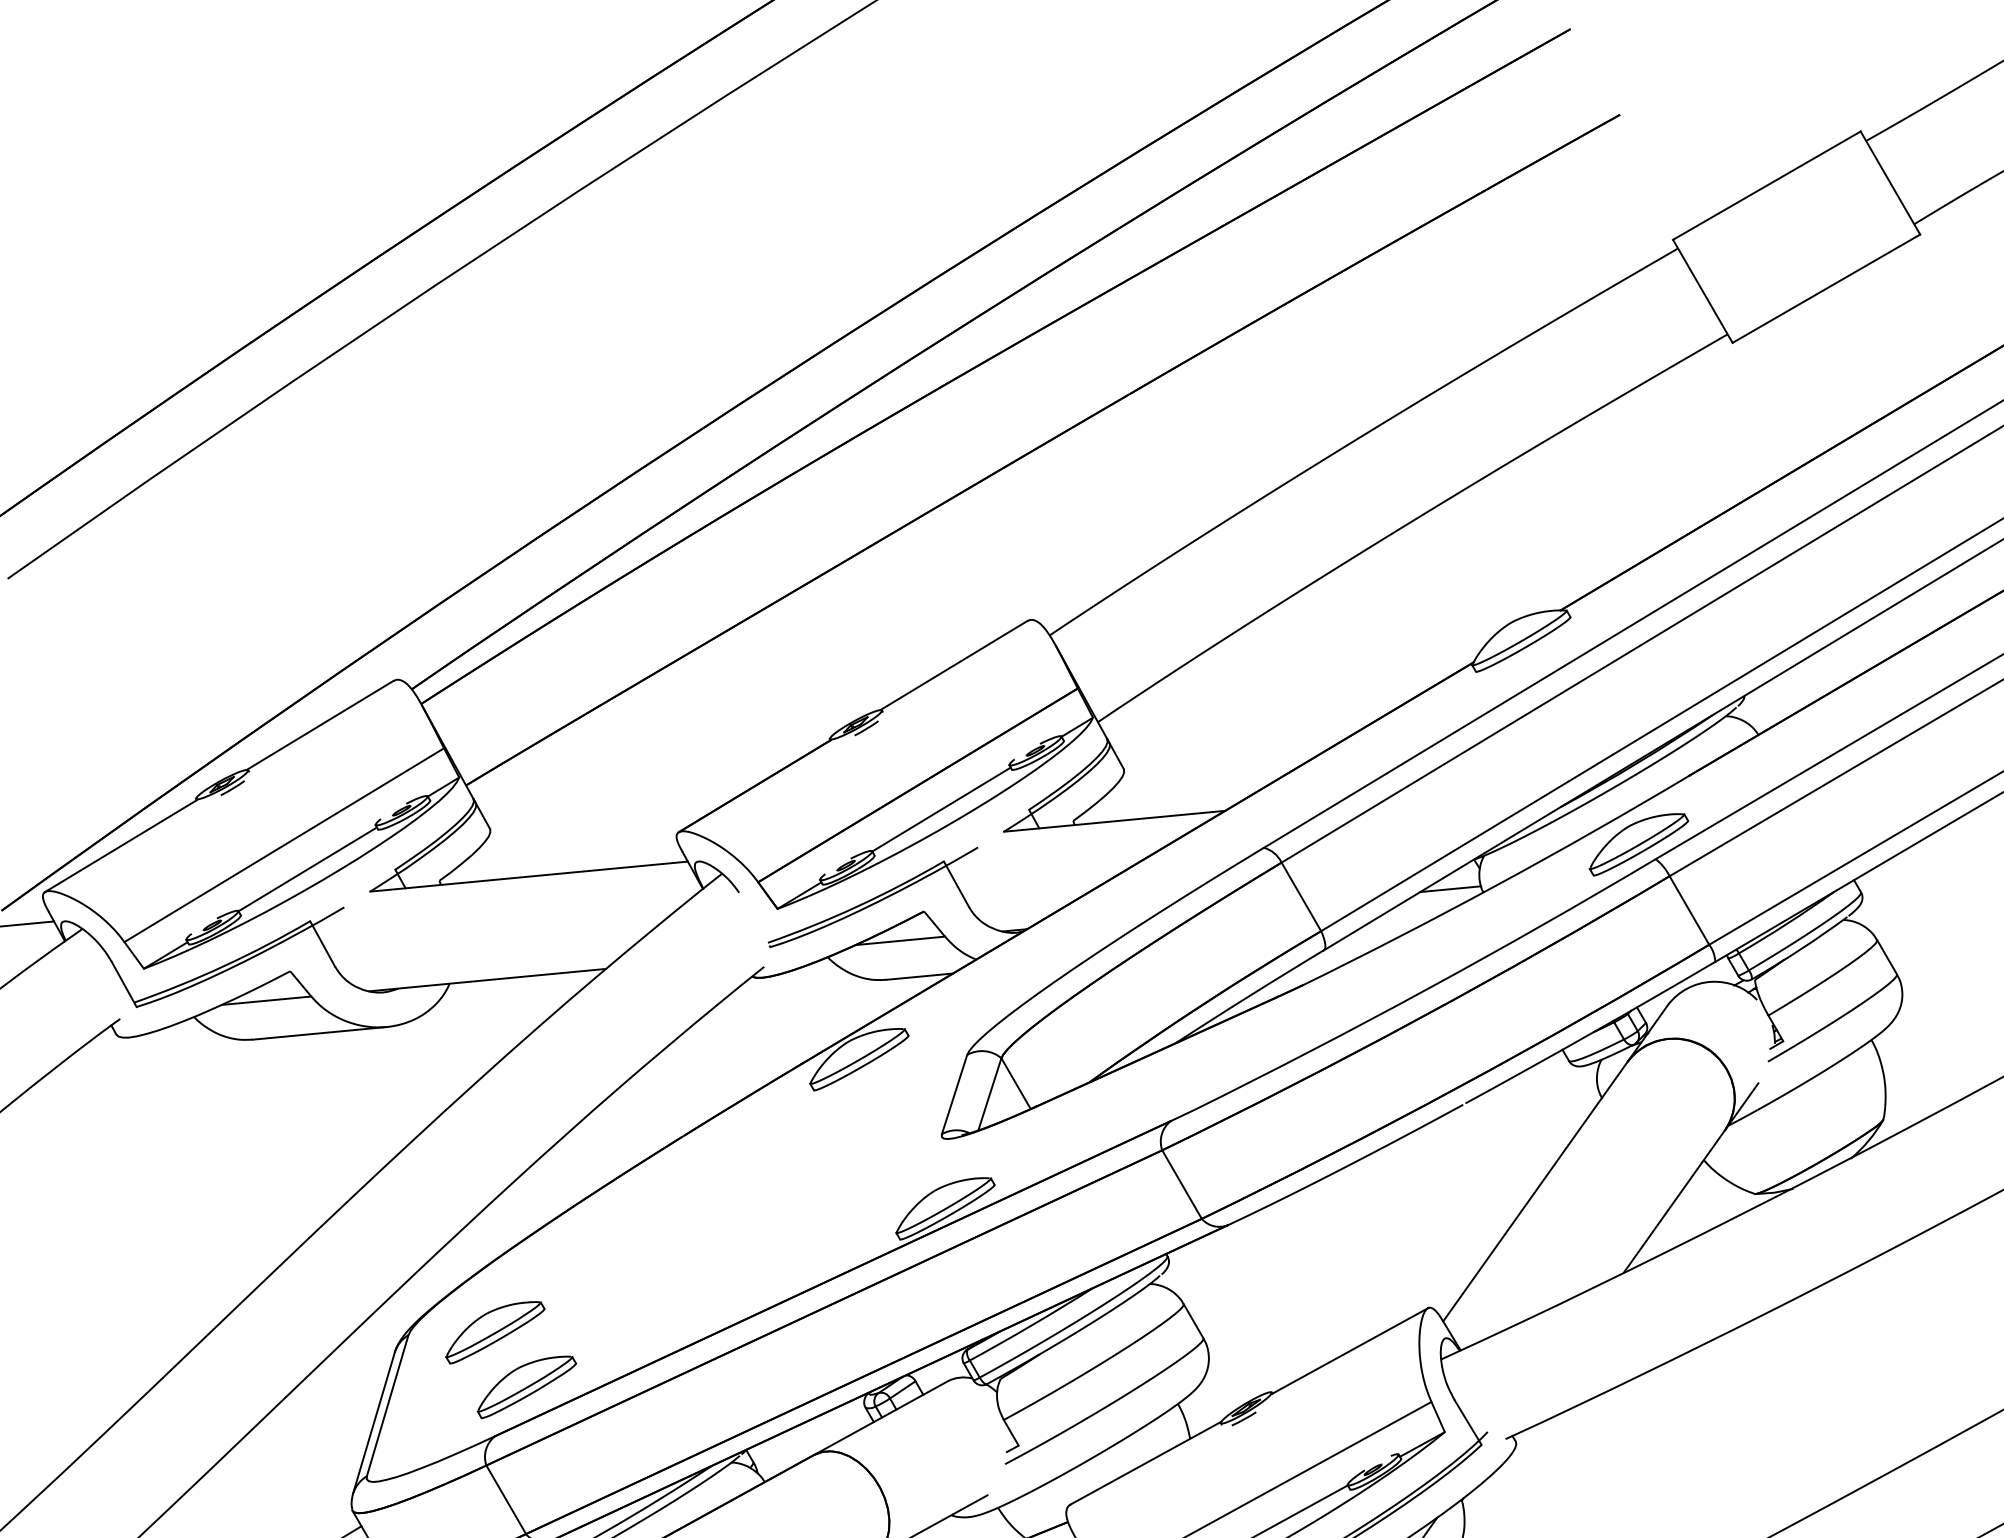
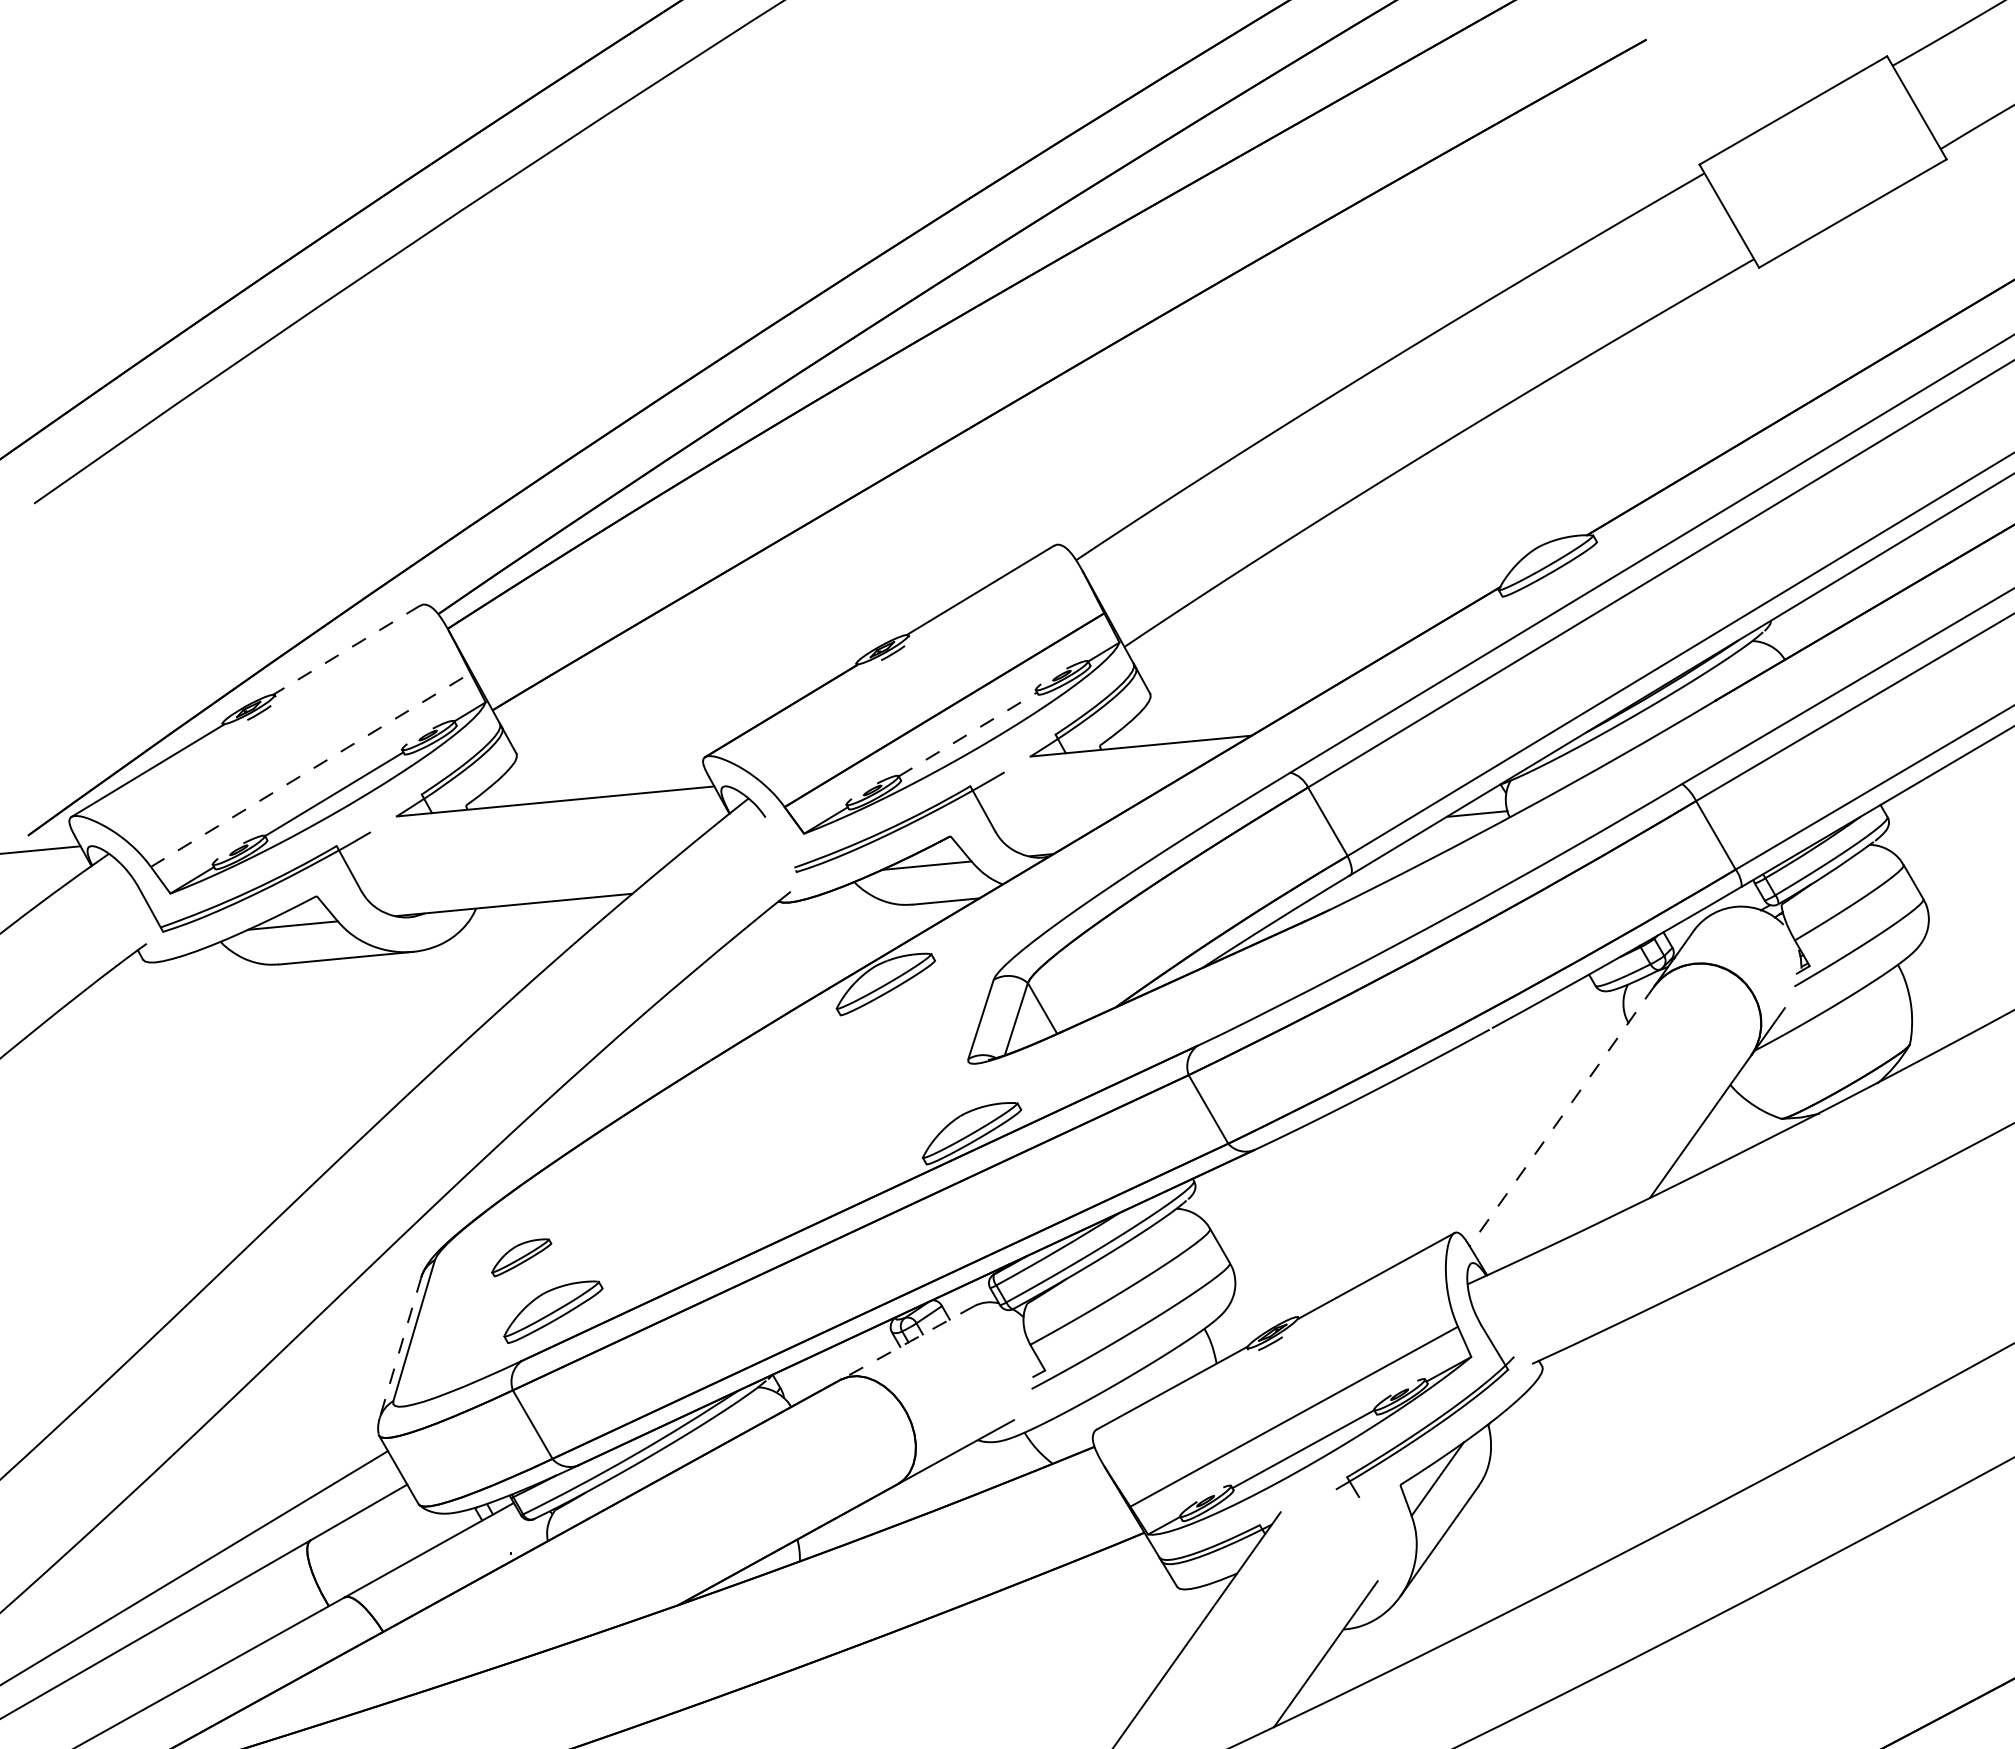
line: (320, 725) -> (346, 650), solid -> dashed
line: (942, 809) -> (968, 734), solid -> dashed
part: (1639, 844) -> (1665, 769), removed
line: (284, 845) -> (310, 770), solid -> dashed
line: (1535, 1191) -> (1561, 1116), solid -> dashed
part: (495, 1332) -> (521, 1257), size x0.6
line: (880, 1418) -> (906, 1343), solid -> dashed
line: (374, 1422) -> (400, 1347), solid -> dashed

